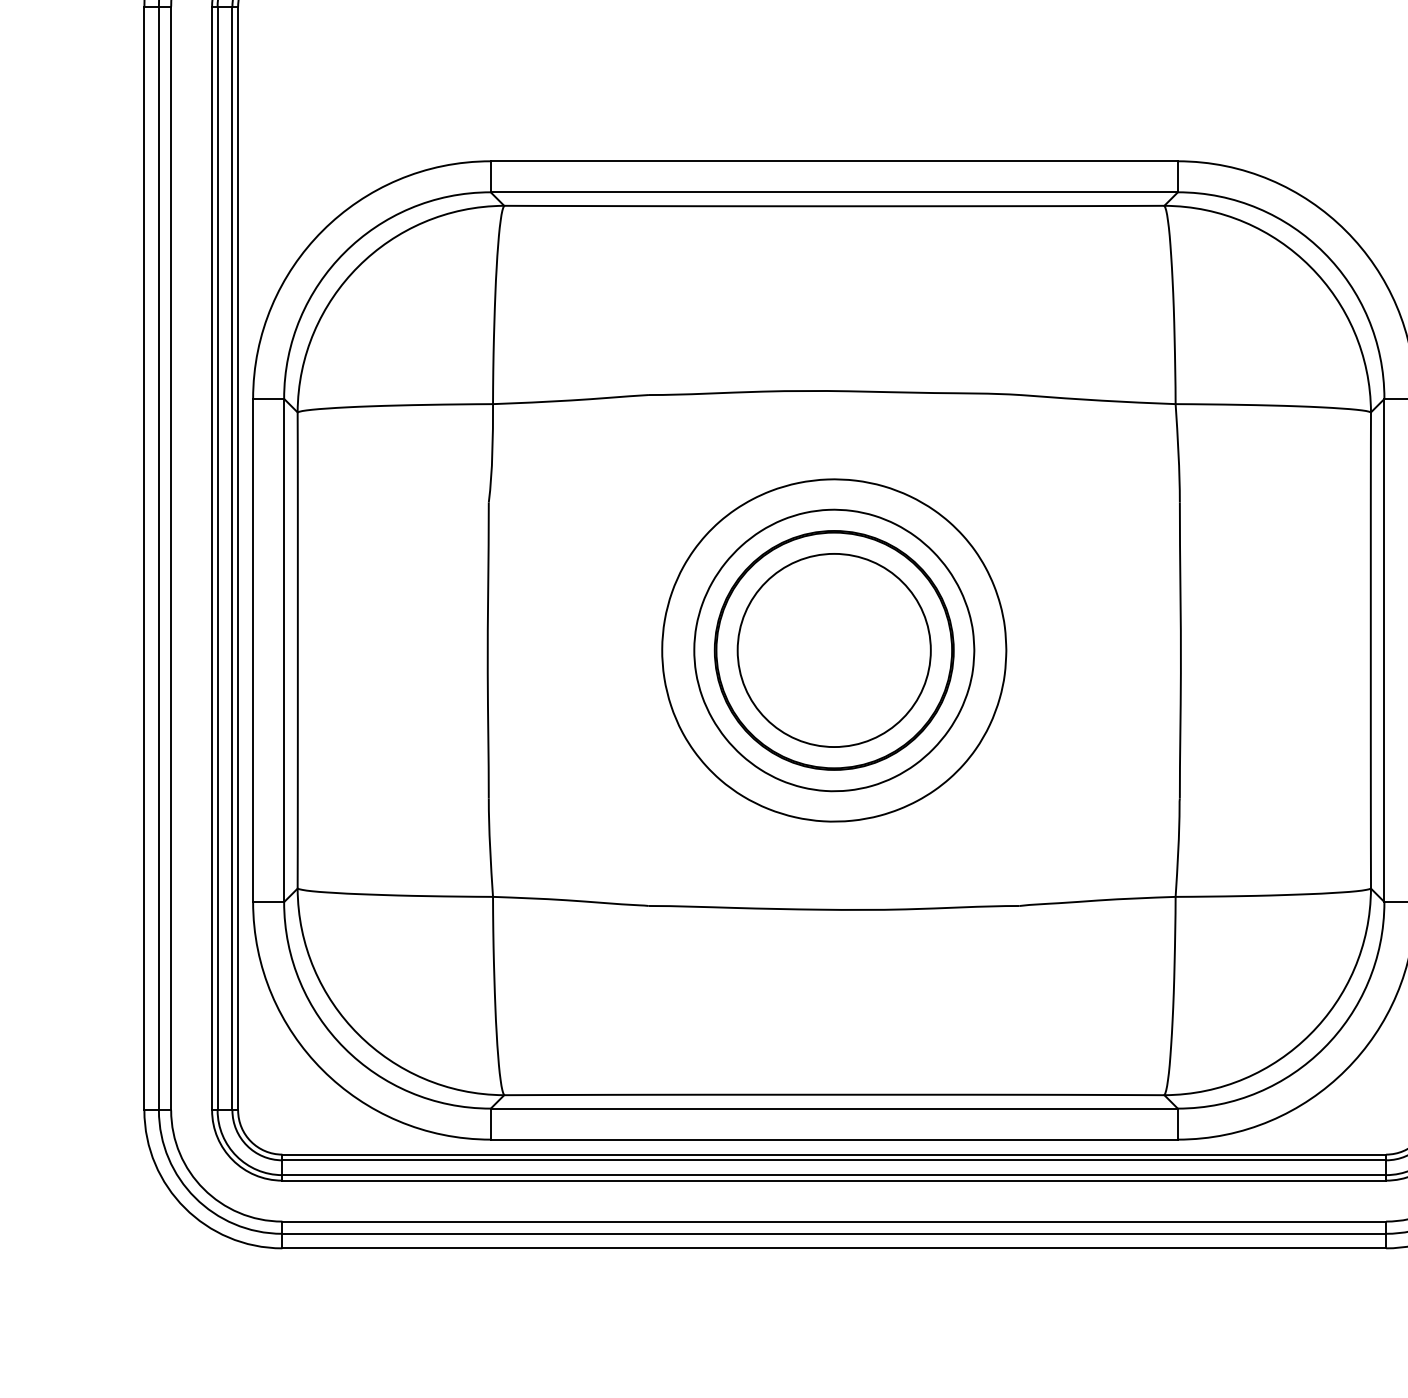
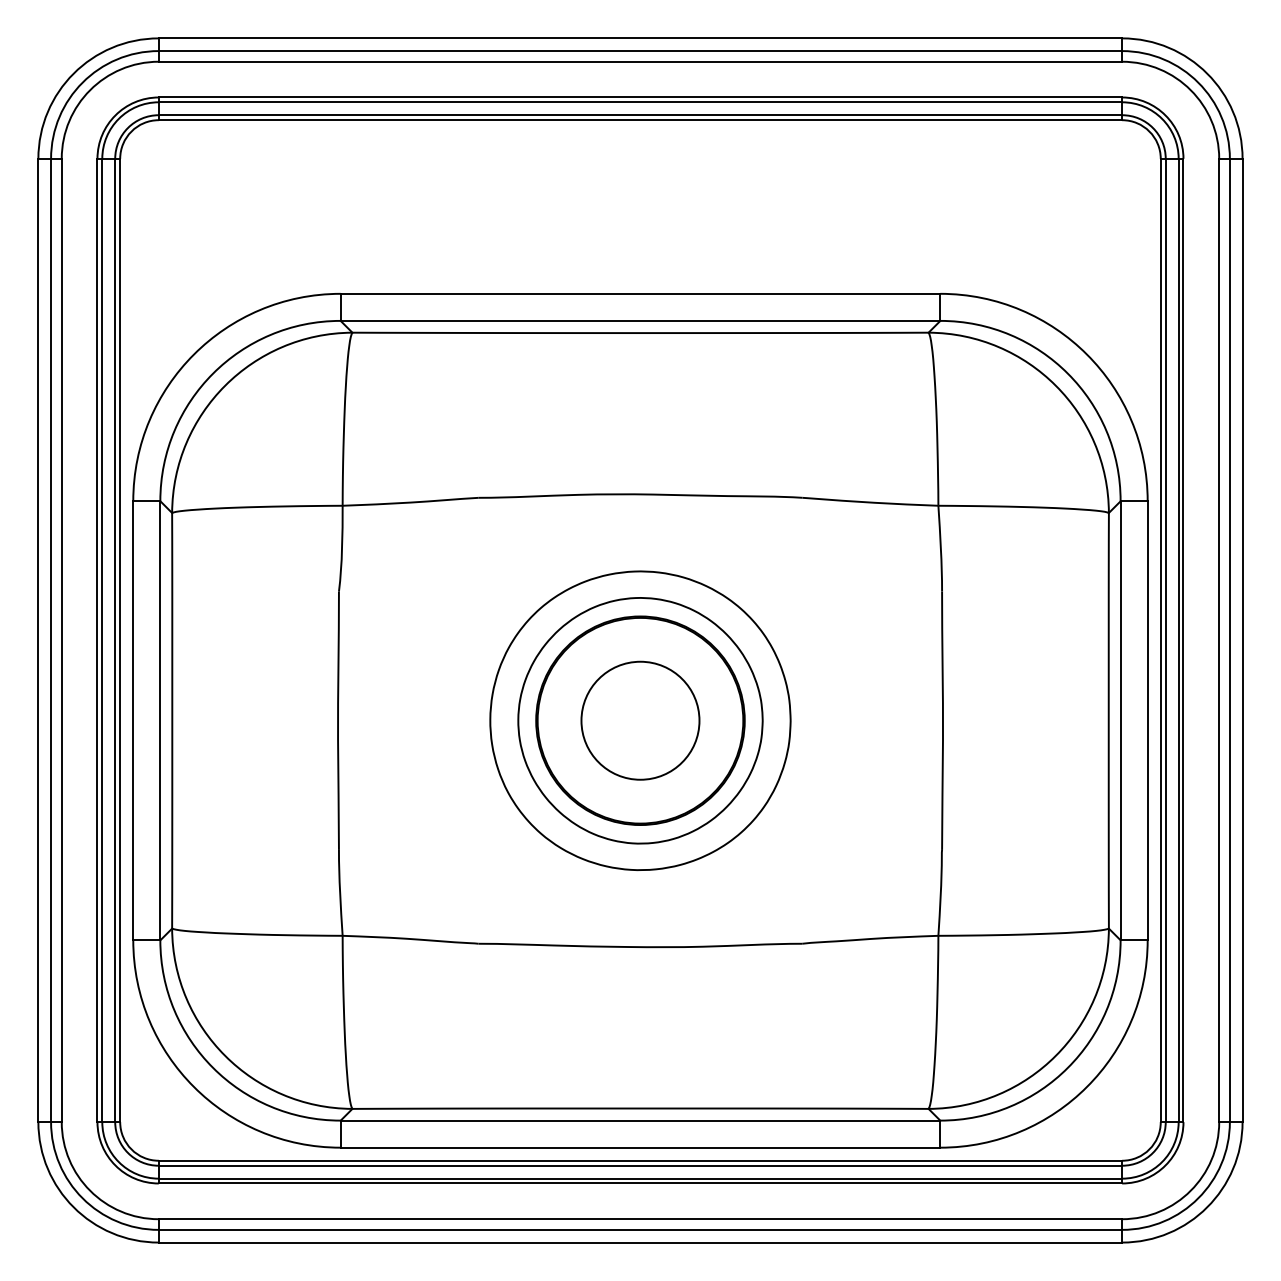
circle: (834, 650) -> (640, 720), size x0.7

